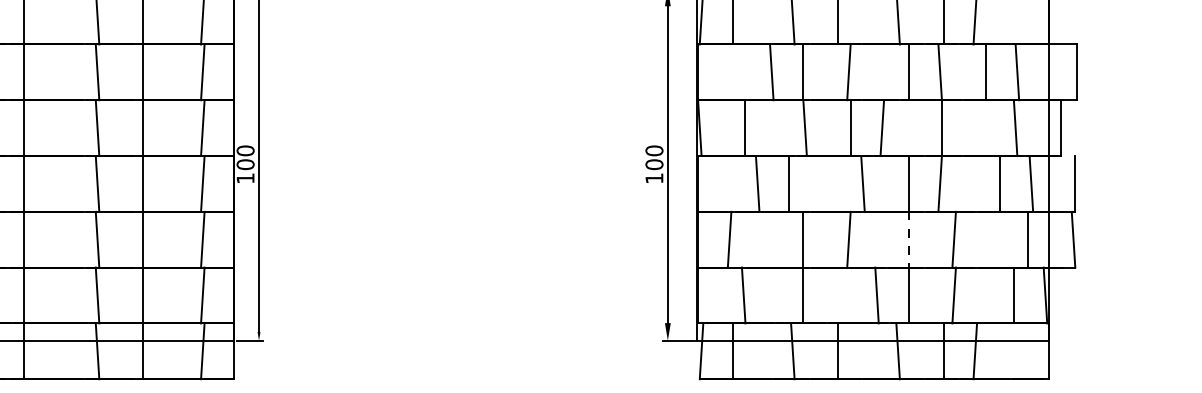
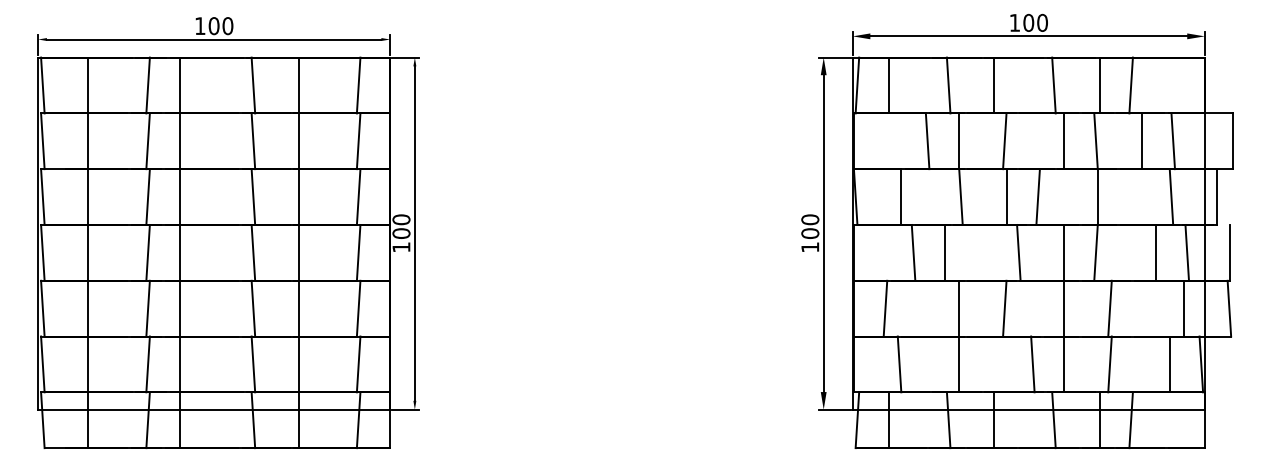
line: (908, 239) -> (1064, 308), dashed -> solid

